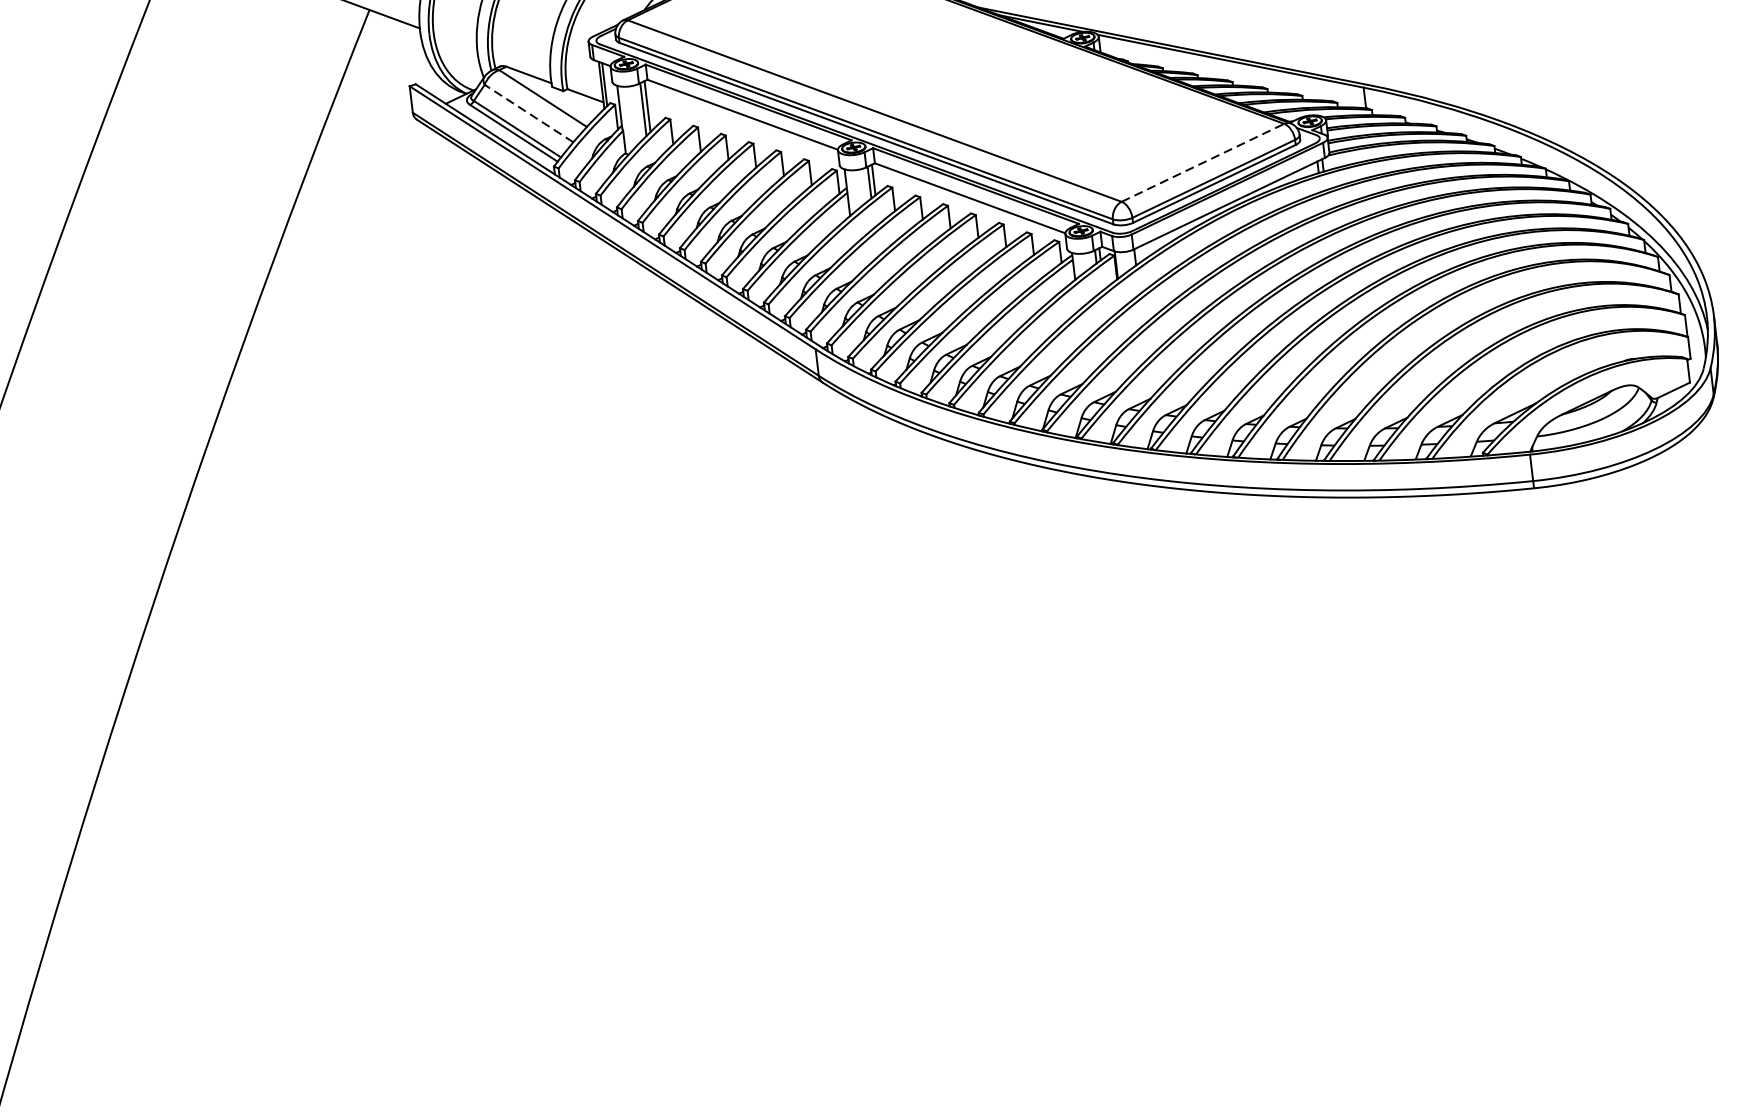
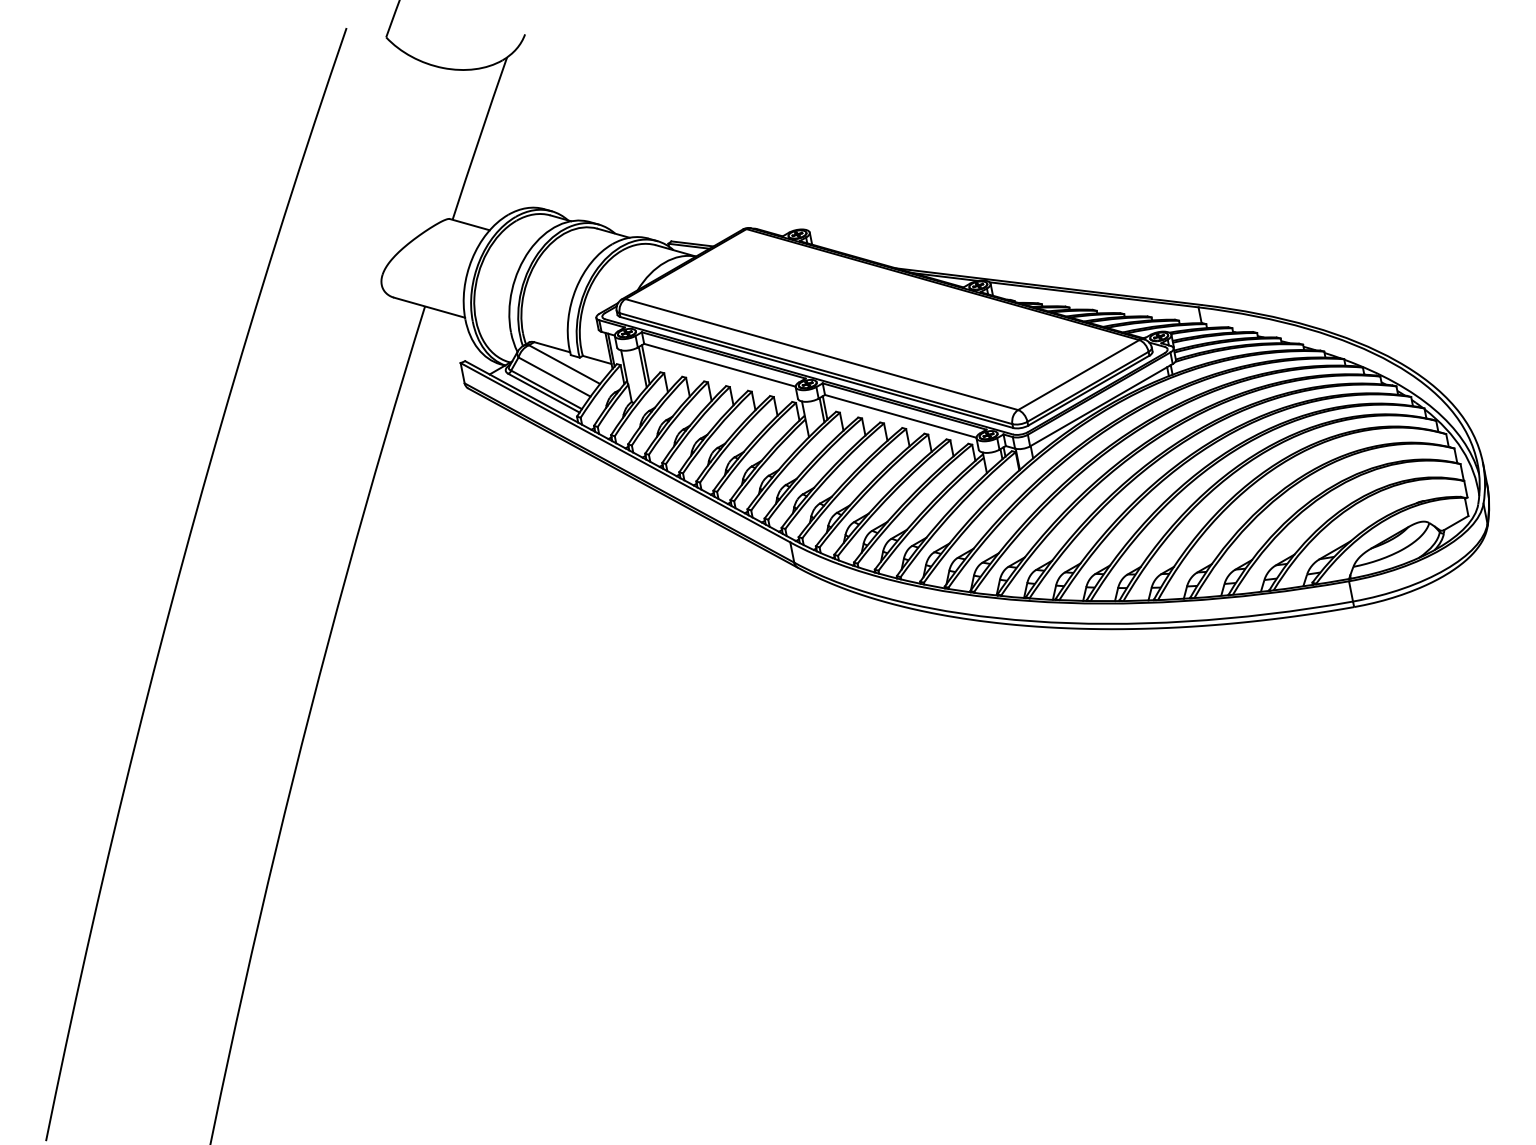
line: (528, 114) -> (554, 377), dashed -> solid
line: (1202, 163) -> (1078, 375), dashed -> solid

